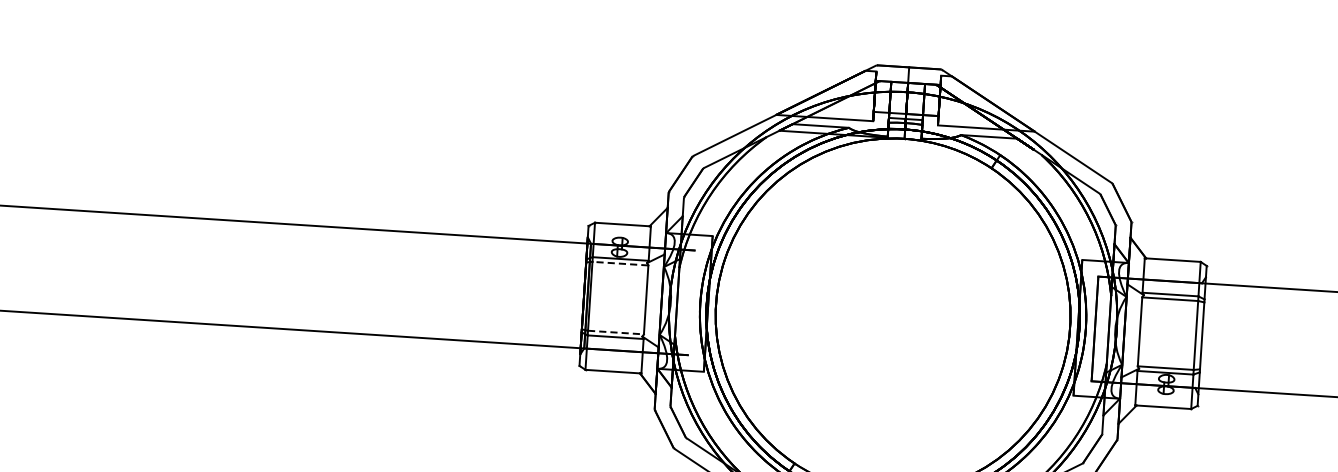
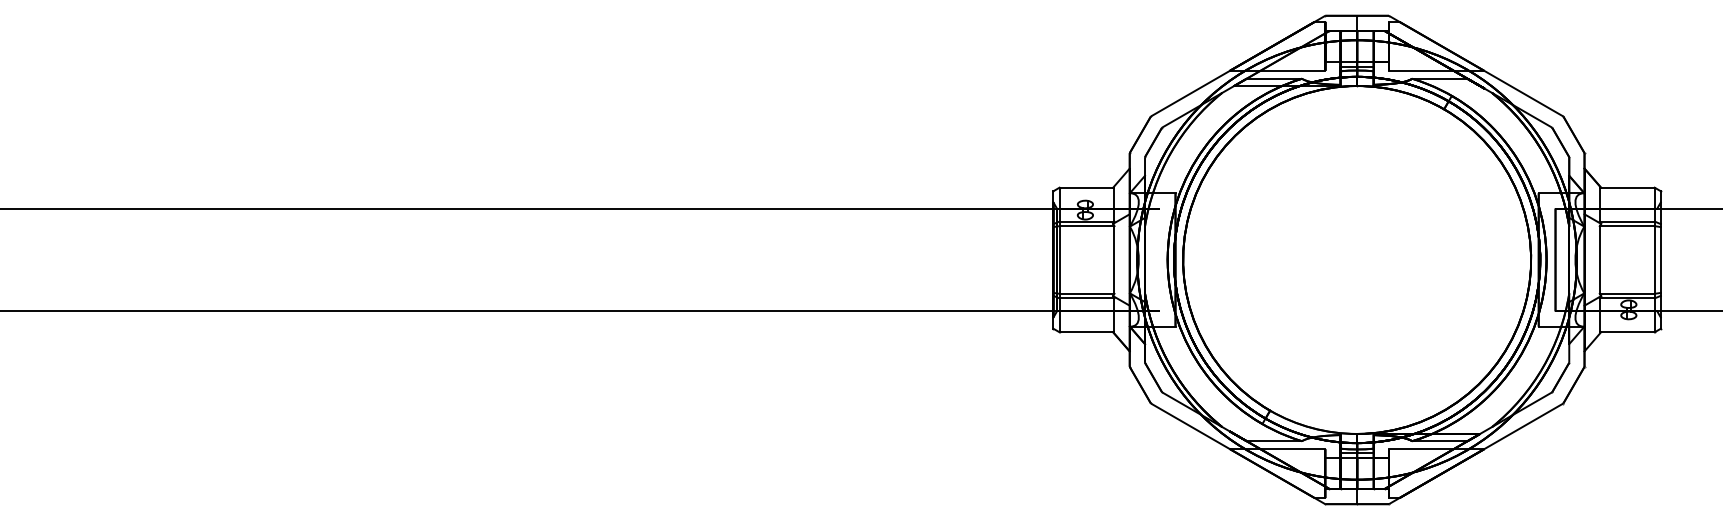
line: (619, 264) -> (1086, 226), dashed -> solid
line: (616, 332) -> (1087, 293), dashed -> solid

